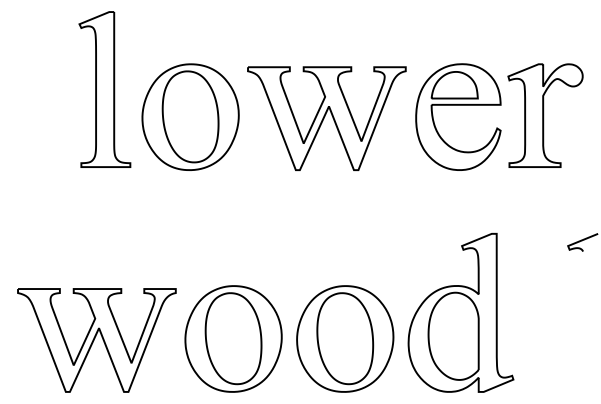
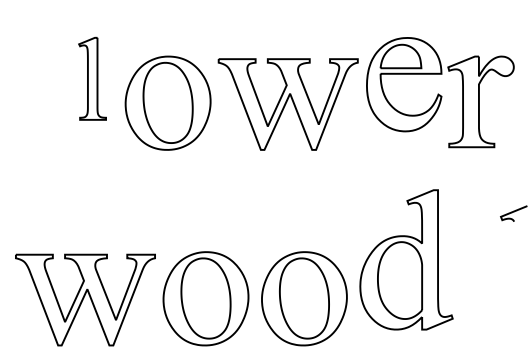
part: (104, 89) -> (92, 78), size x0.6
part: (458, 105) -> (404, 74), moved
part: (460, 312) -> (406, 259), moved

